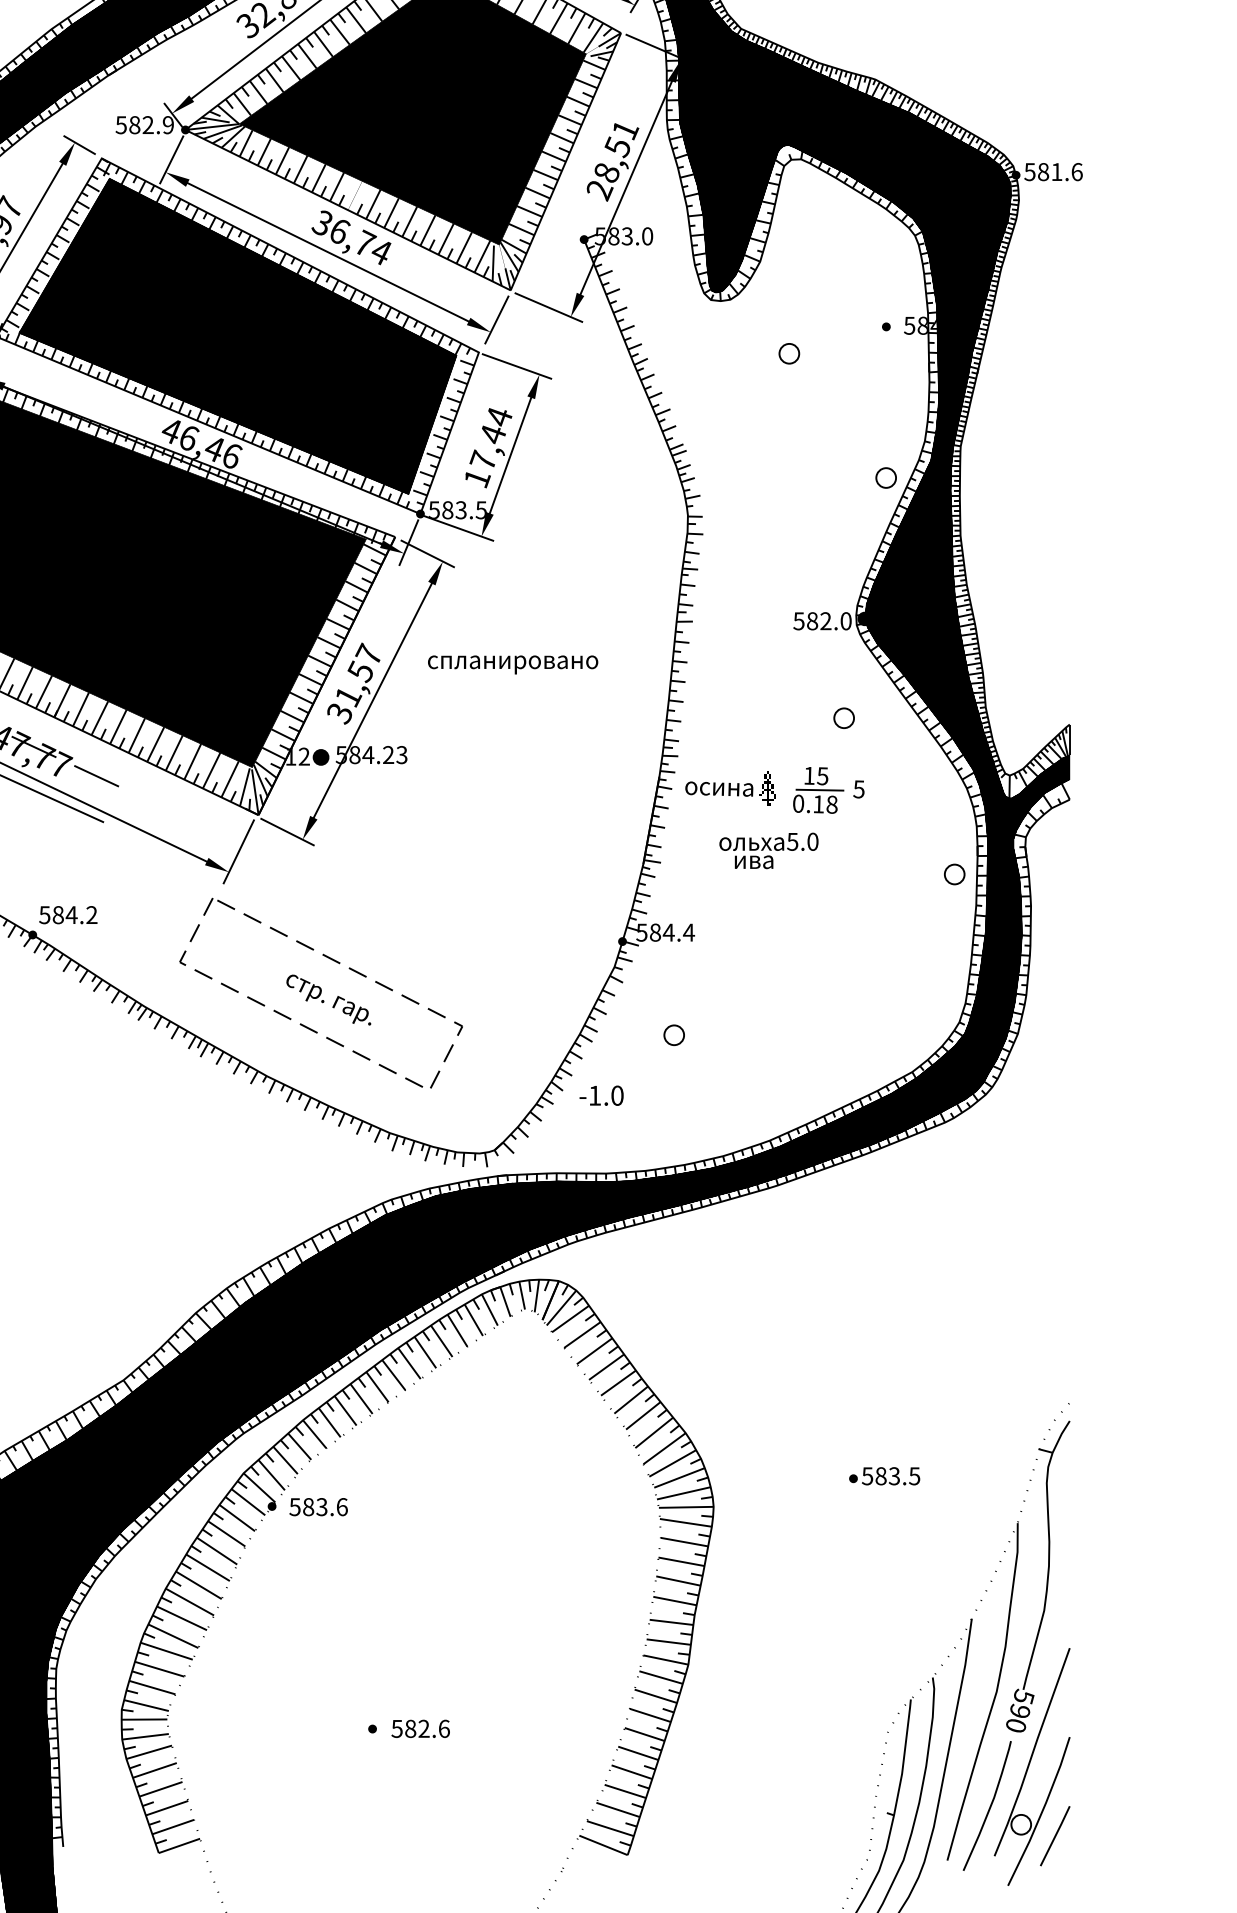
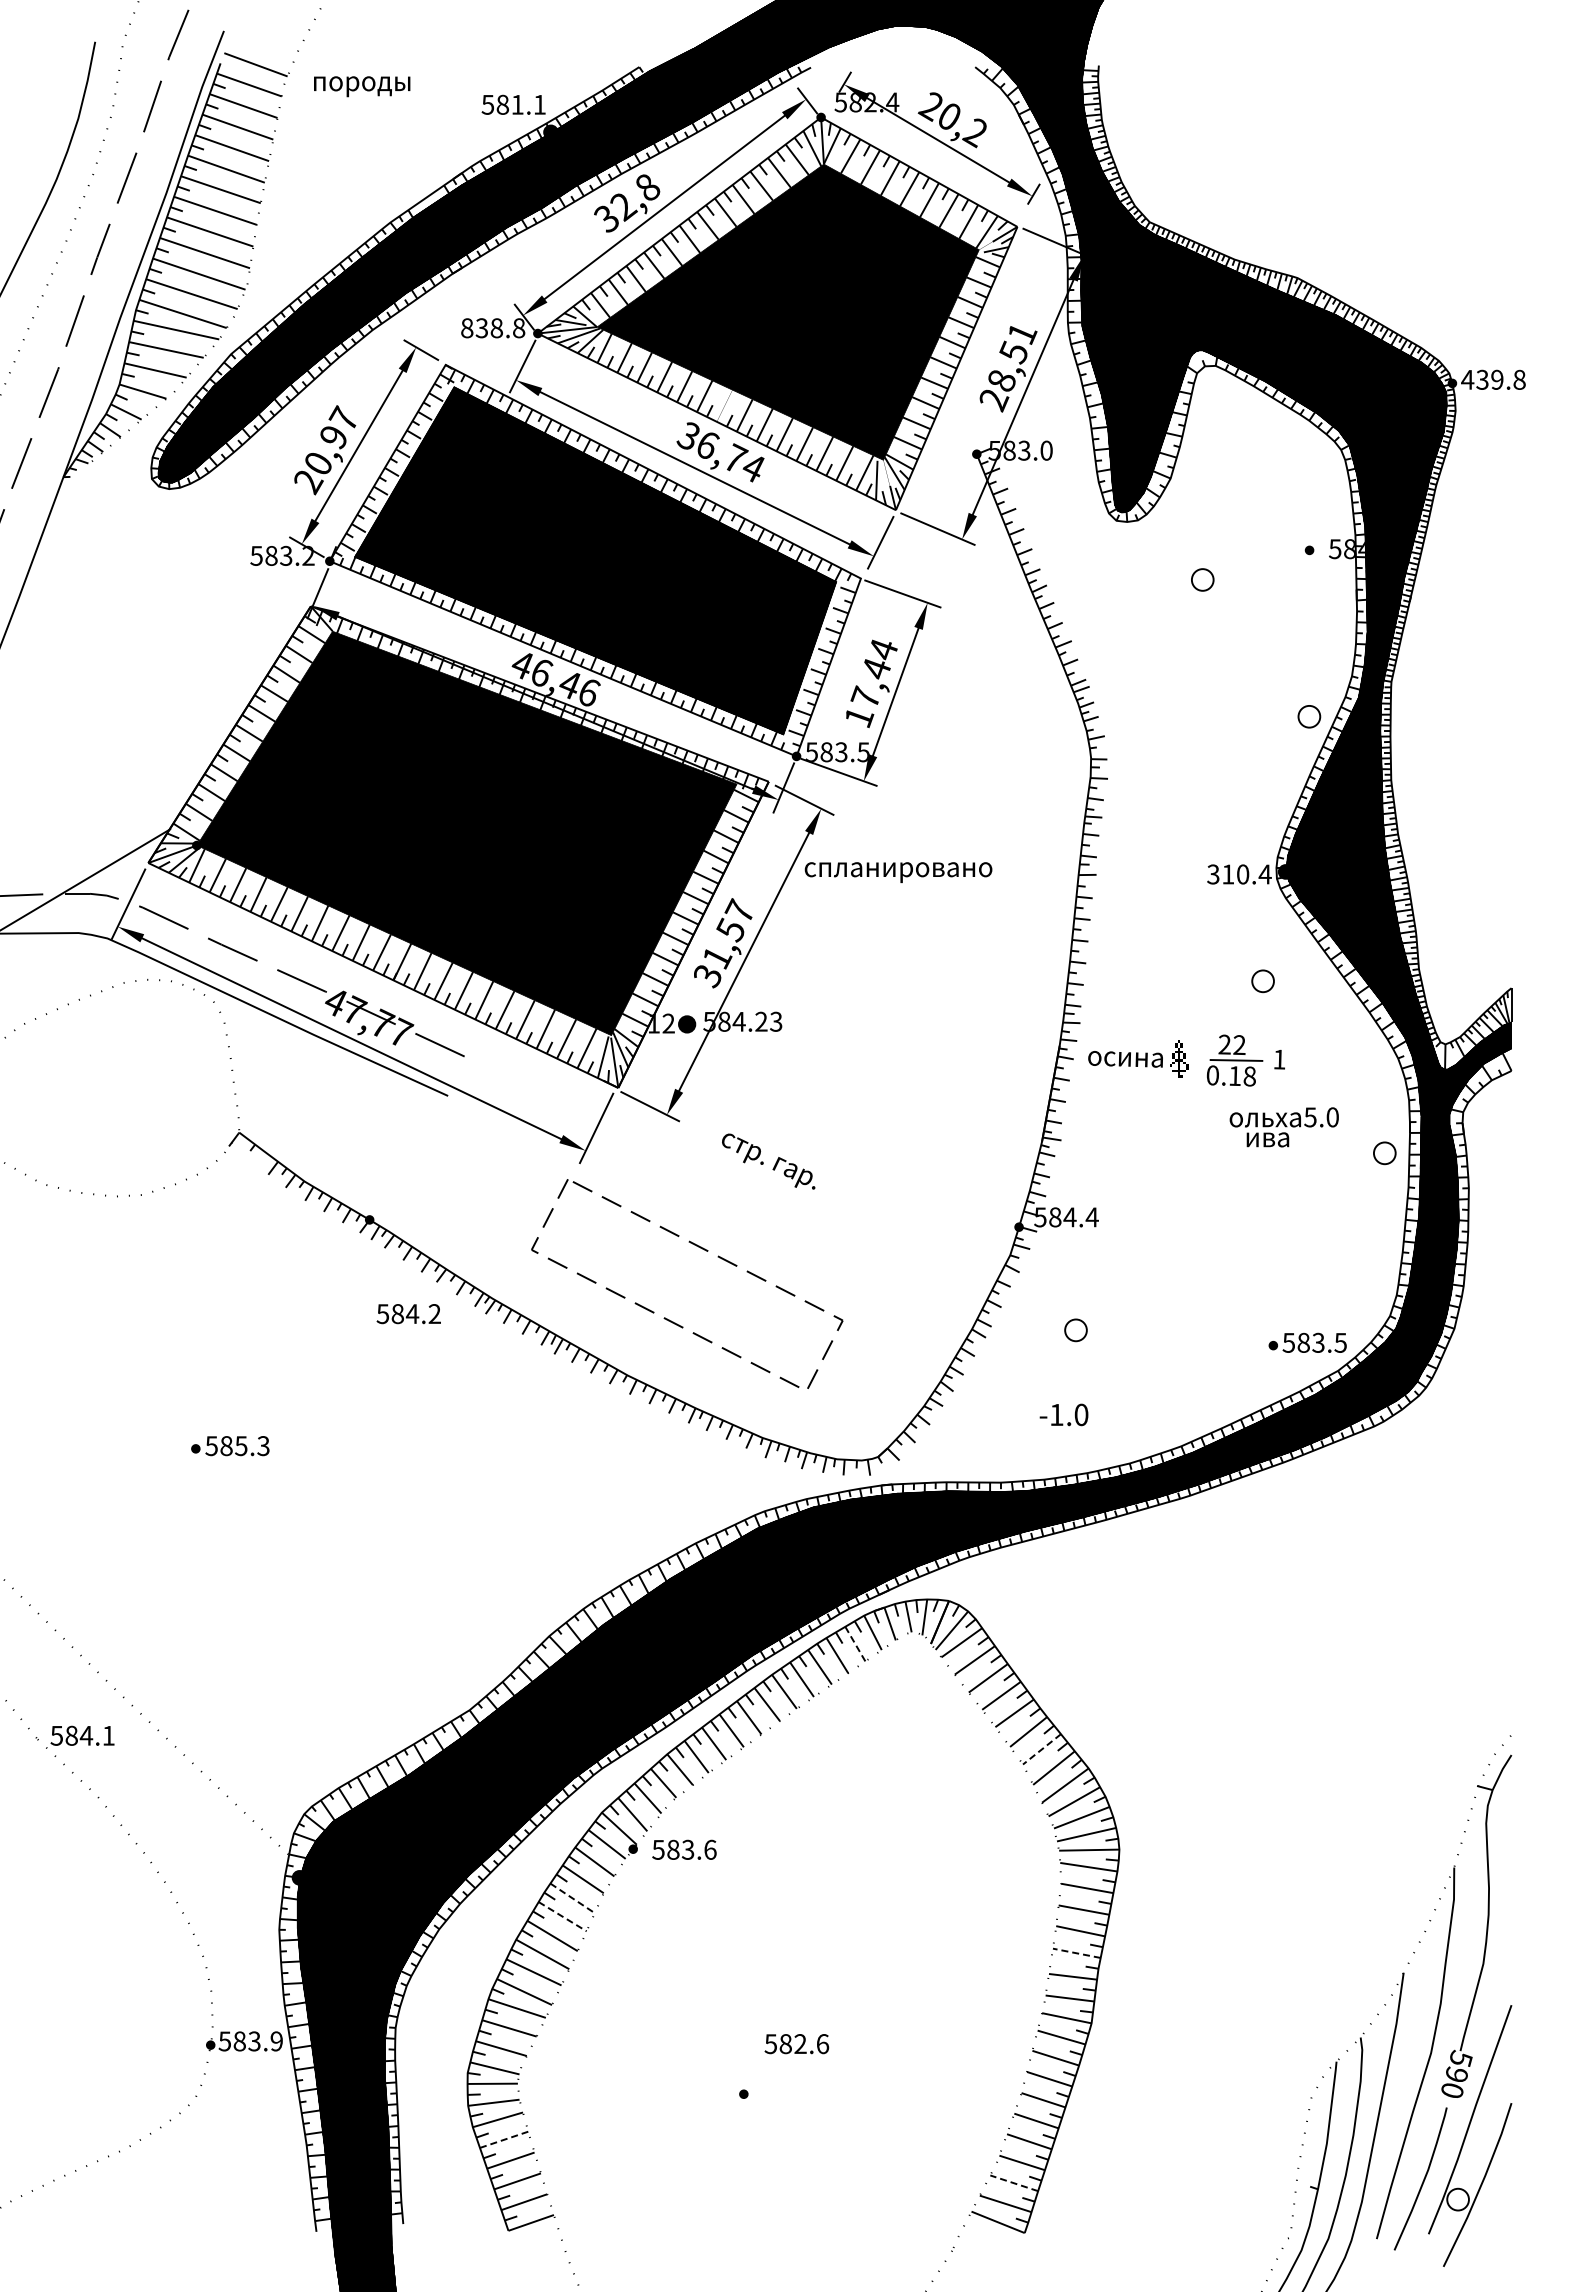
text: (144, 125) -> (492, 328), 582.9 -> 838.8
text: (1053, 171) -> (1493, 379), 581.6 -> 439.8
text: (822, 621) -> (1239, 874), 582.0 -> 310.4
text: (513, 664) -> (898, 872), moved
text: (815, 775) -> (1231, 1044), 15 -> 22
text: (859, 789) -> (1279, 1059), 5 -> 1
text: (768, 851) -> (1283, 1127), moved
text: (68, 915) -> (408, 1314), moved
text: (328, 999) -> (768, 1161), moved
text: (601, 1095) -> (1063, 1414), moved
line: (473, 1320) -> (855, 1644), solid -> dashed
line: (642, 1415) -> (1041, 1749), solid -> dashed
part: (884, 1475) -> (1307, 1342), moved
line: (216, 1551) -> (572, 1898), solid -> dashed
line: (208, 1567) -> (563, 1916), solid -> dashed
line: (674, 1601) -> (1076, 1953), solid -> dashed
text: (420, 1729) -> (796, 2044), moved
line: (155, 1770) -> (504, 2139), solid -> dashed
line: (617, 1810) -> (1013, 2183), solid -> dashed
line: (1055, 1836) -> (1495, 2212), removed

